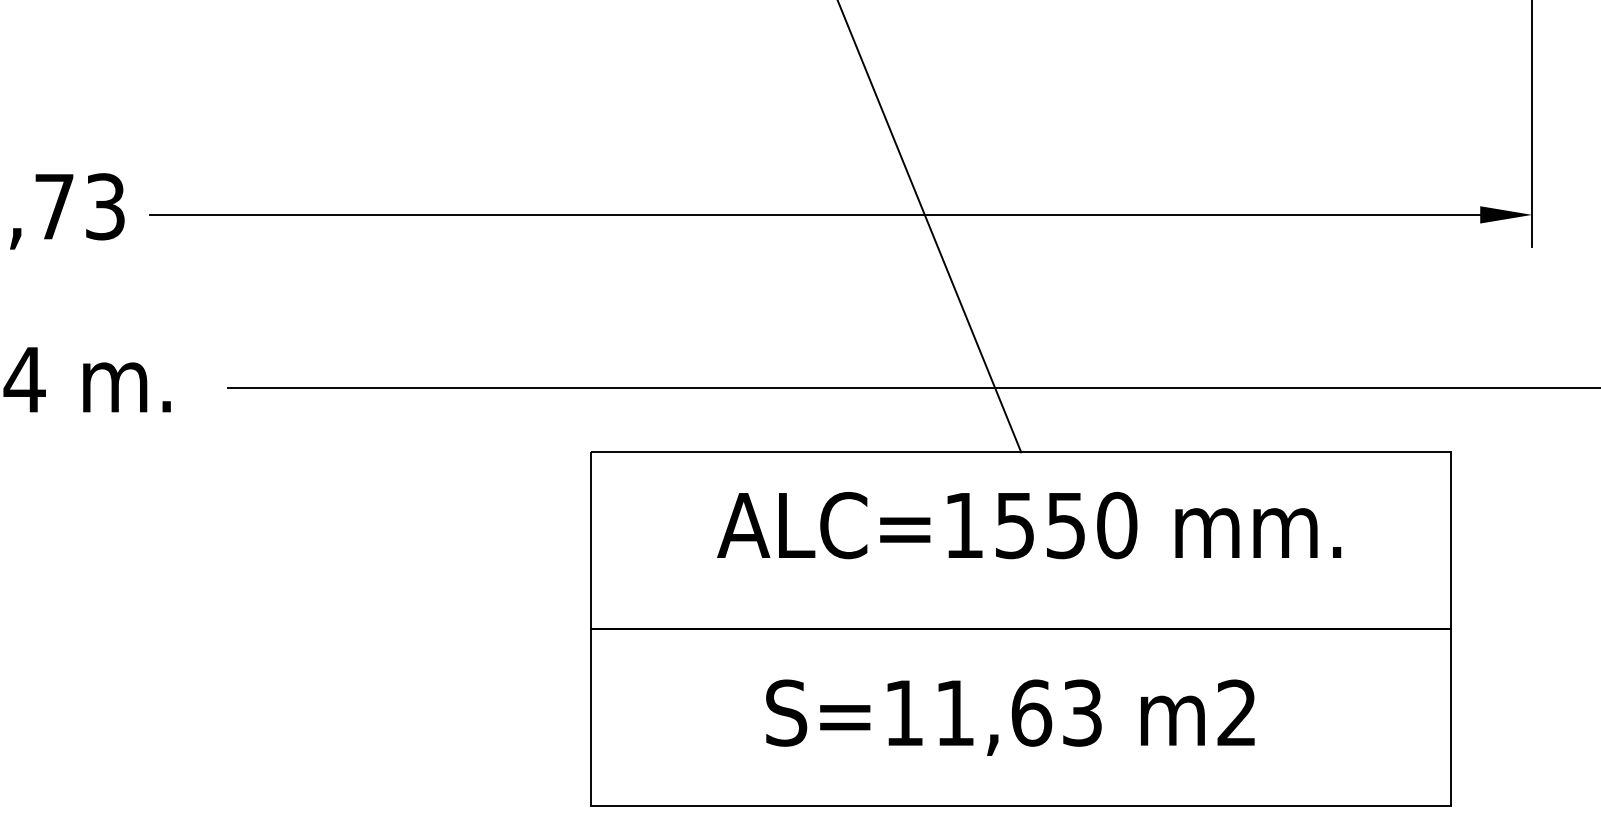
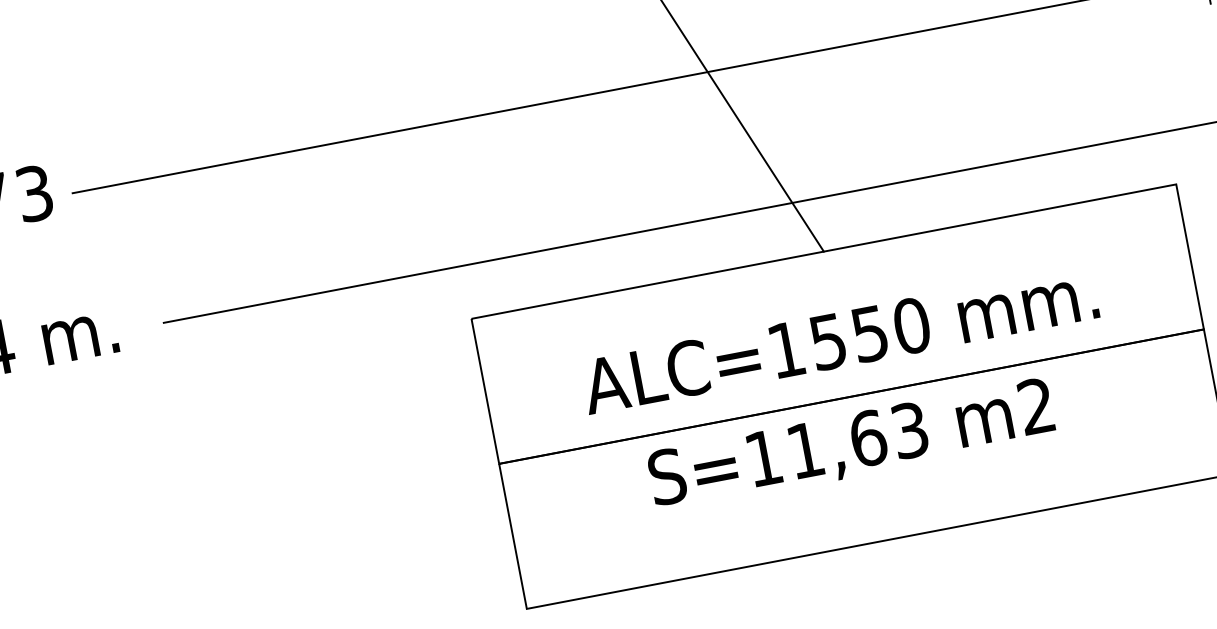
text: (1029, 525) -> (840, 339), moved
text: (1010, 717) -> (851, 445), moved

